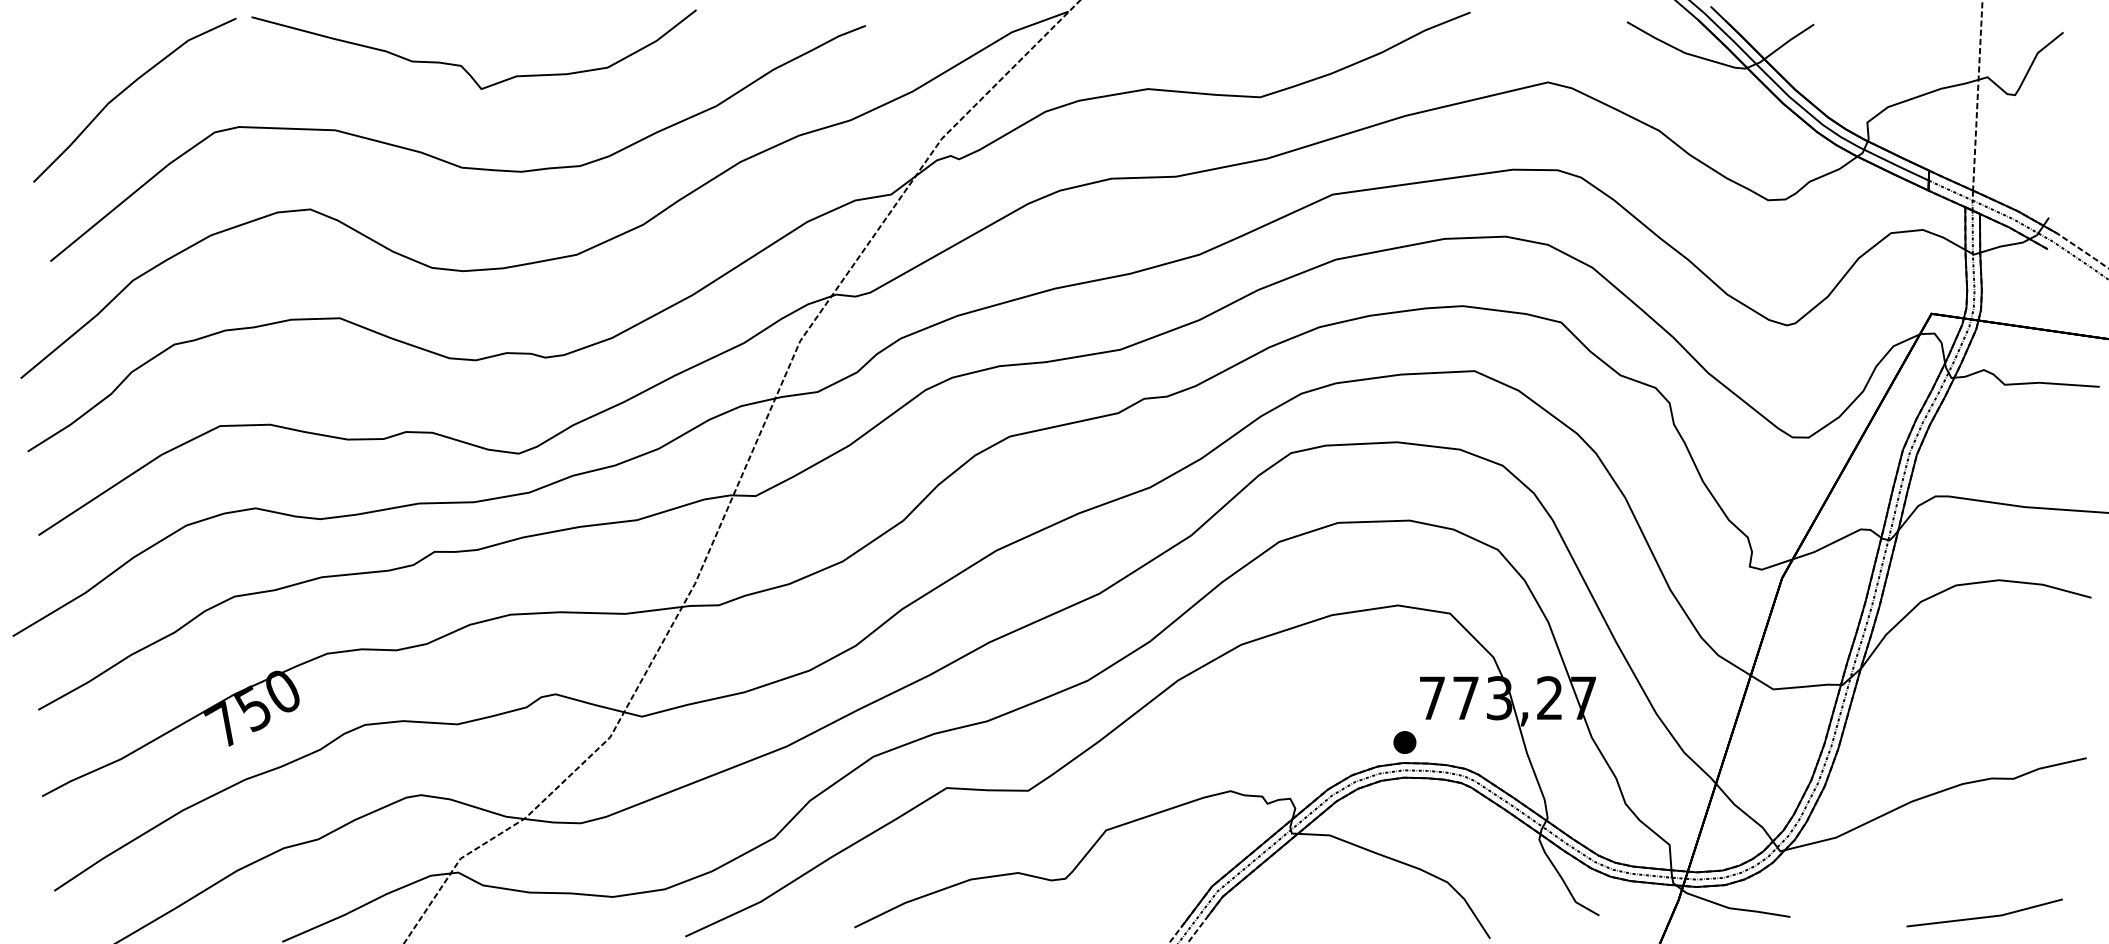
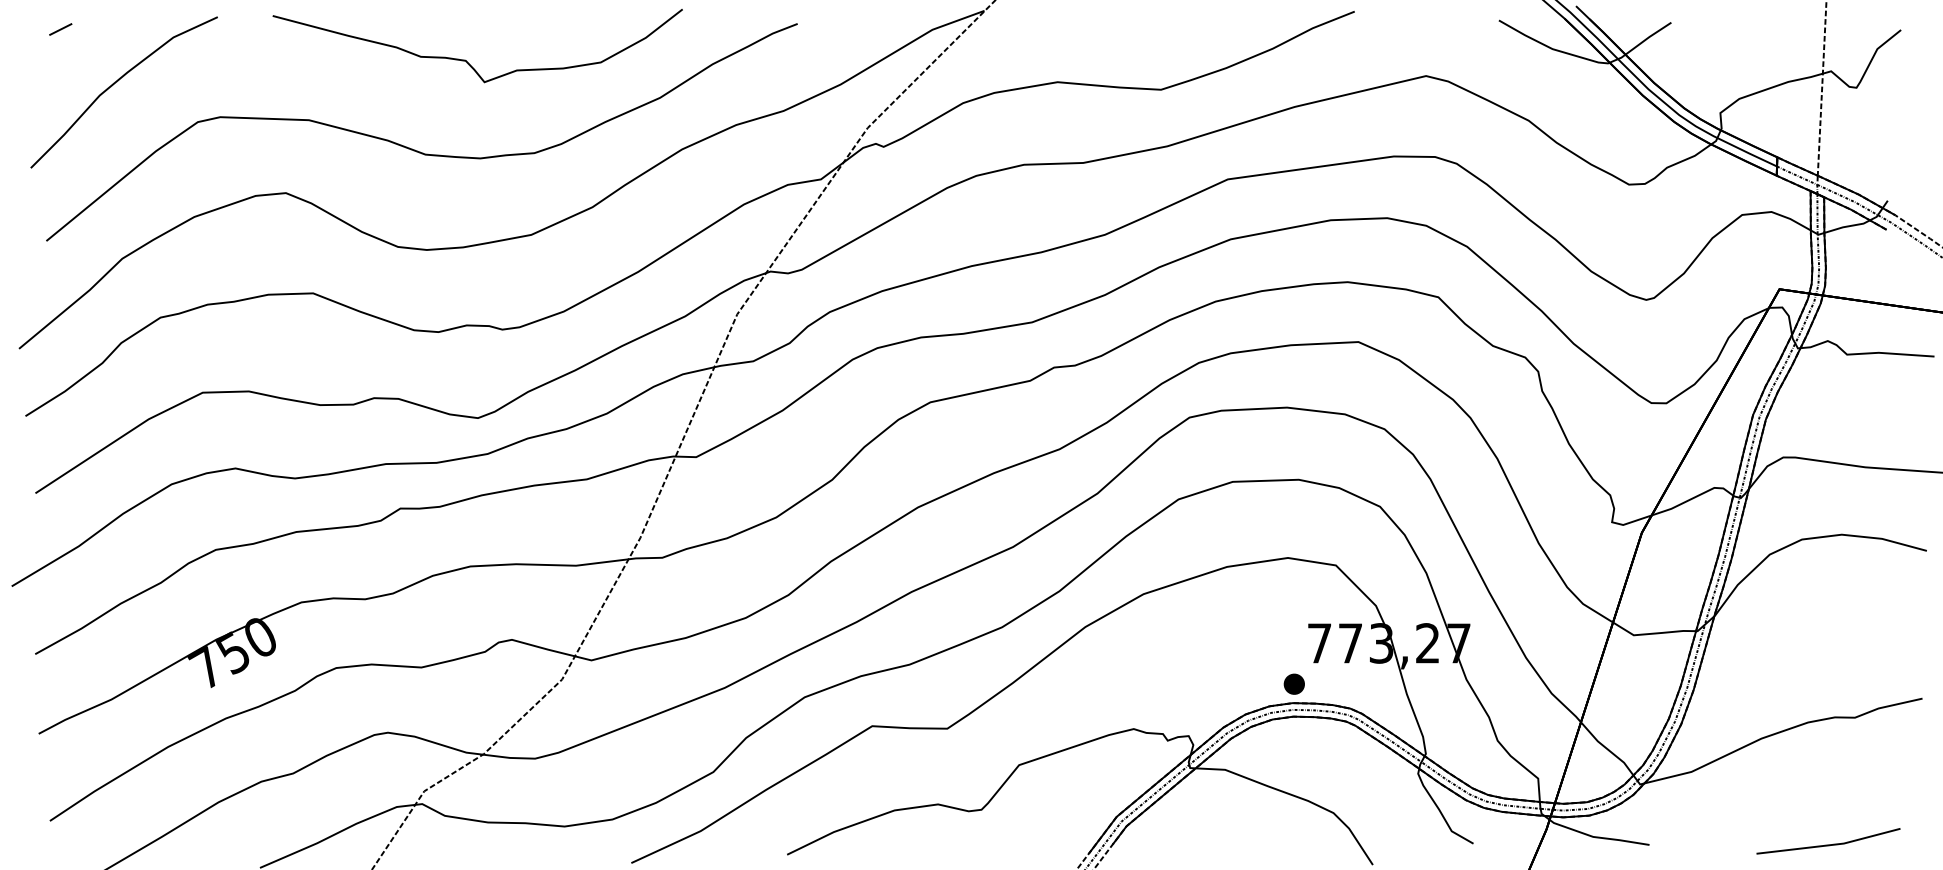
line: (65, 31) -> (60, 29), added
curve: (460, 64) -> (465, 59), moved

